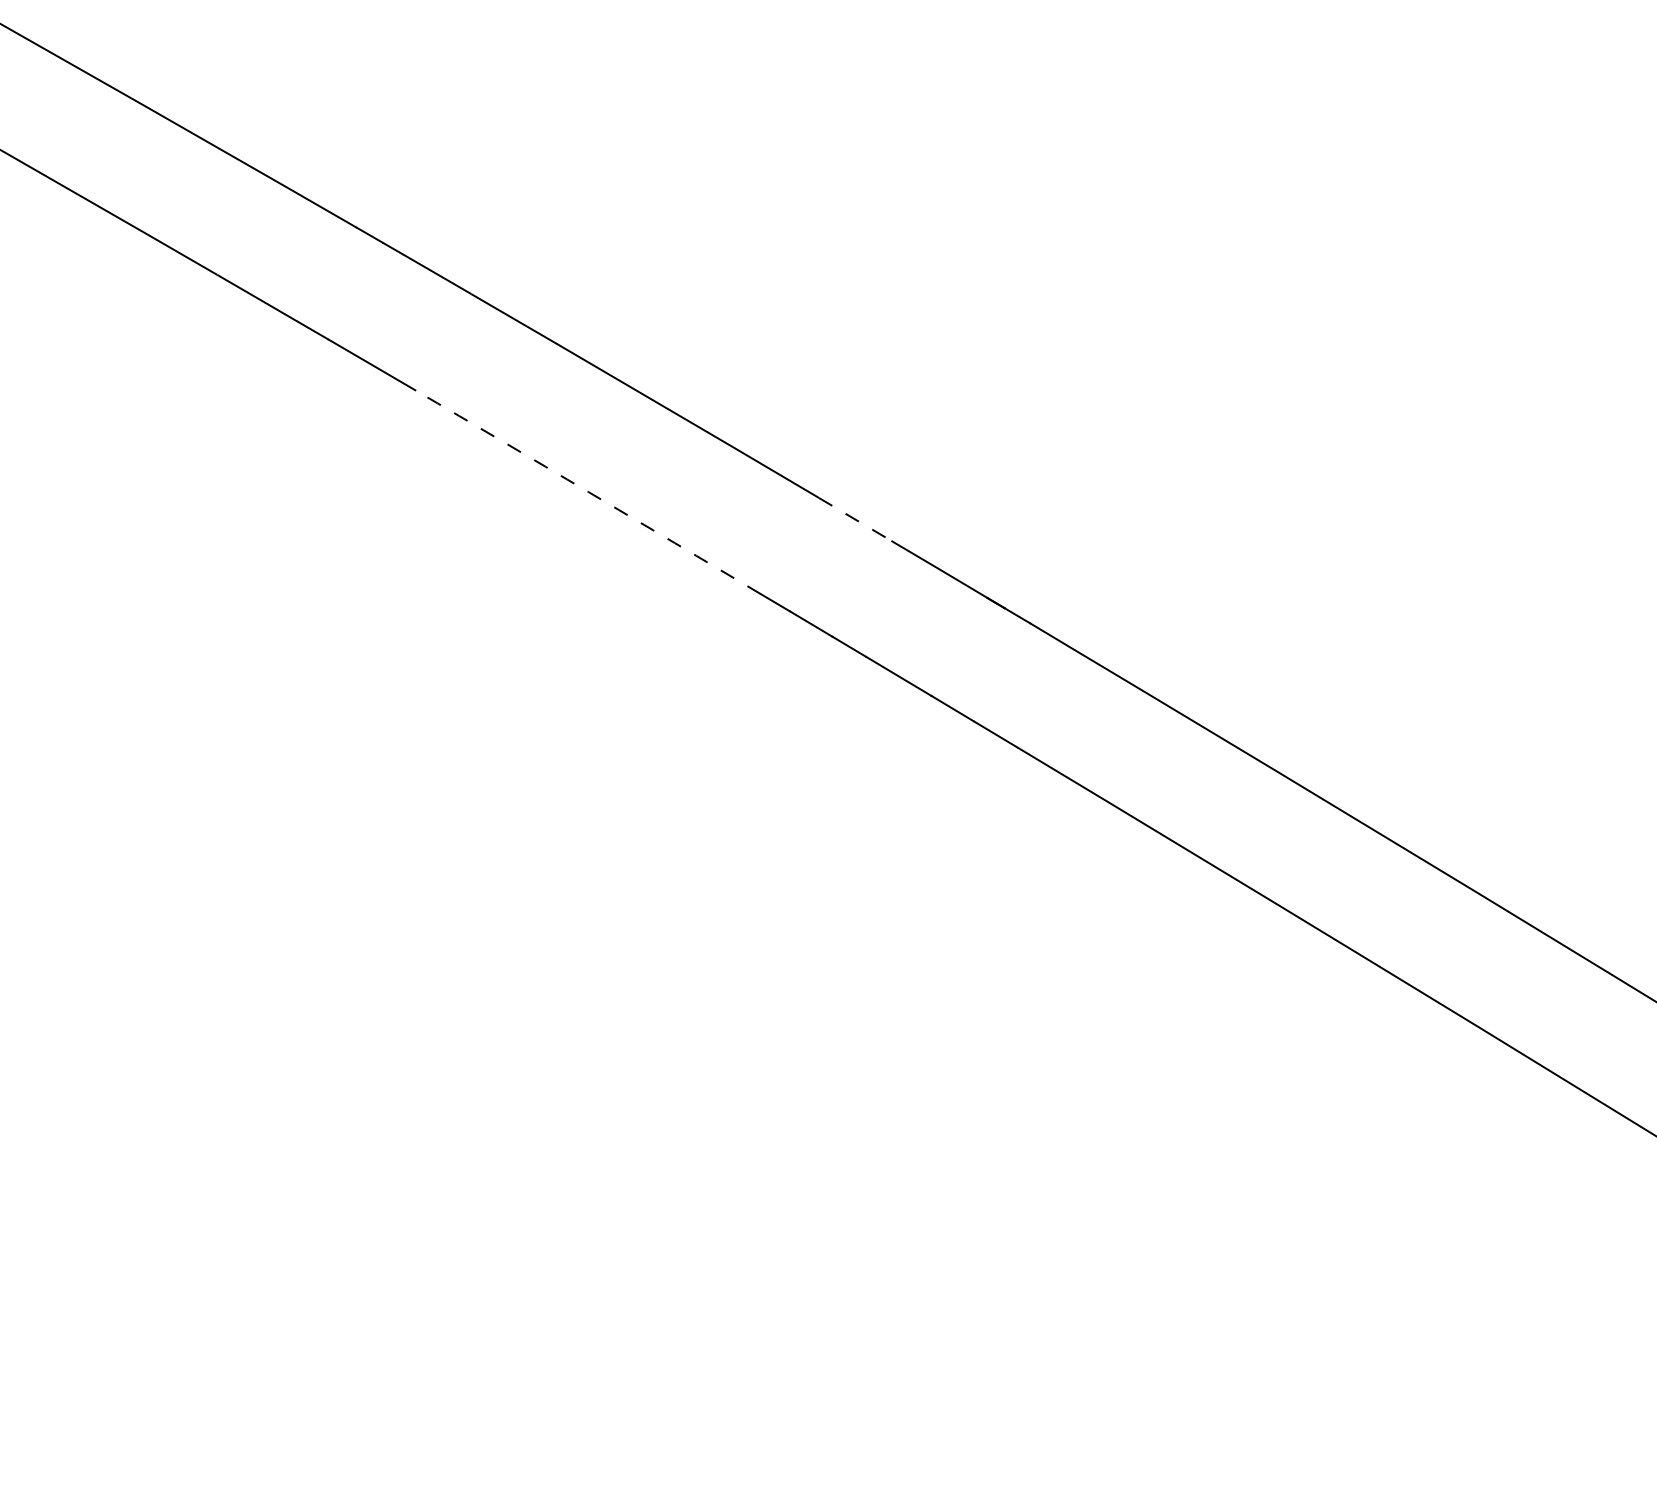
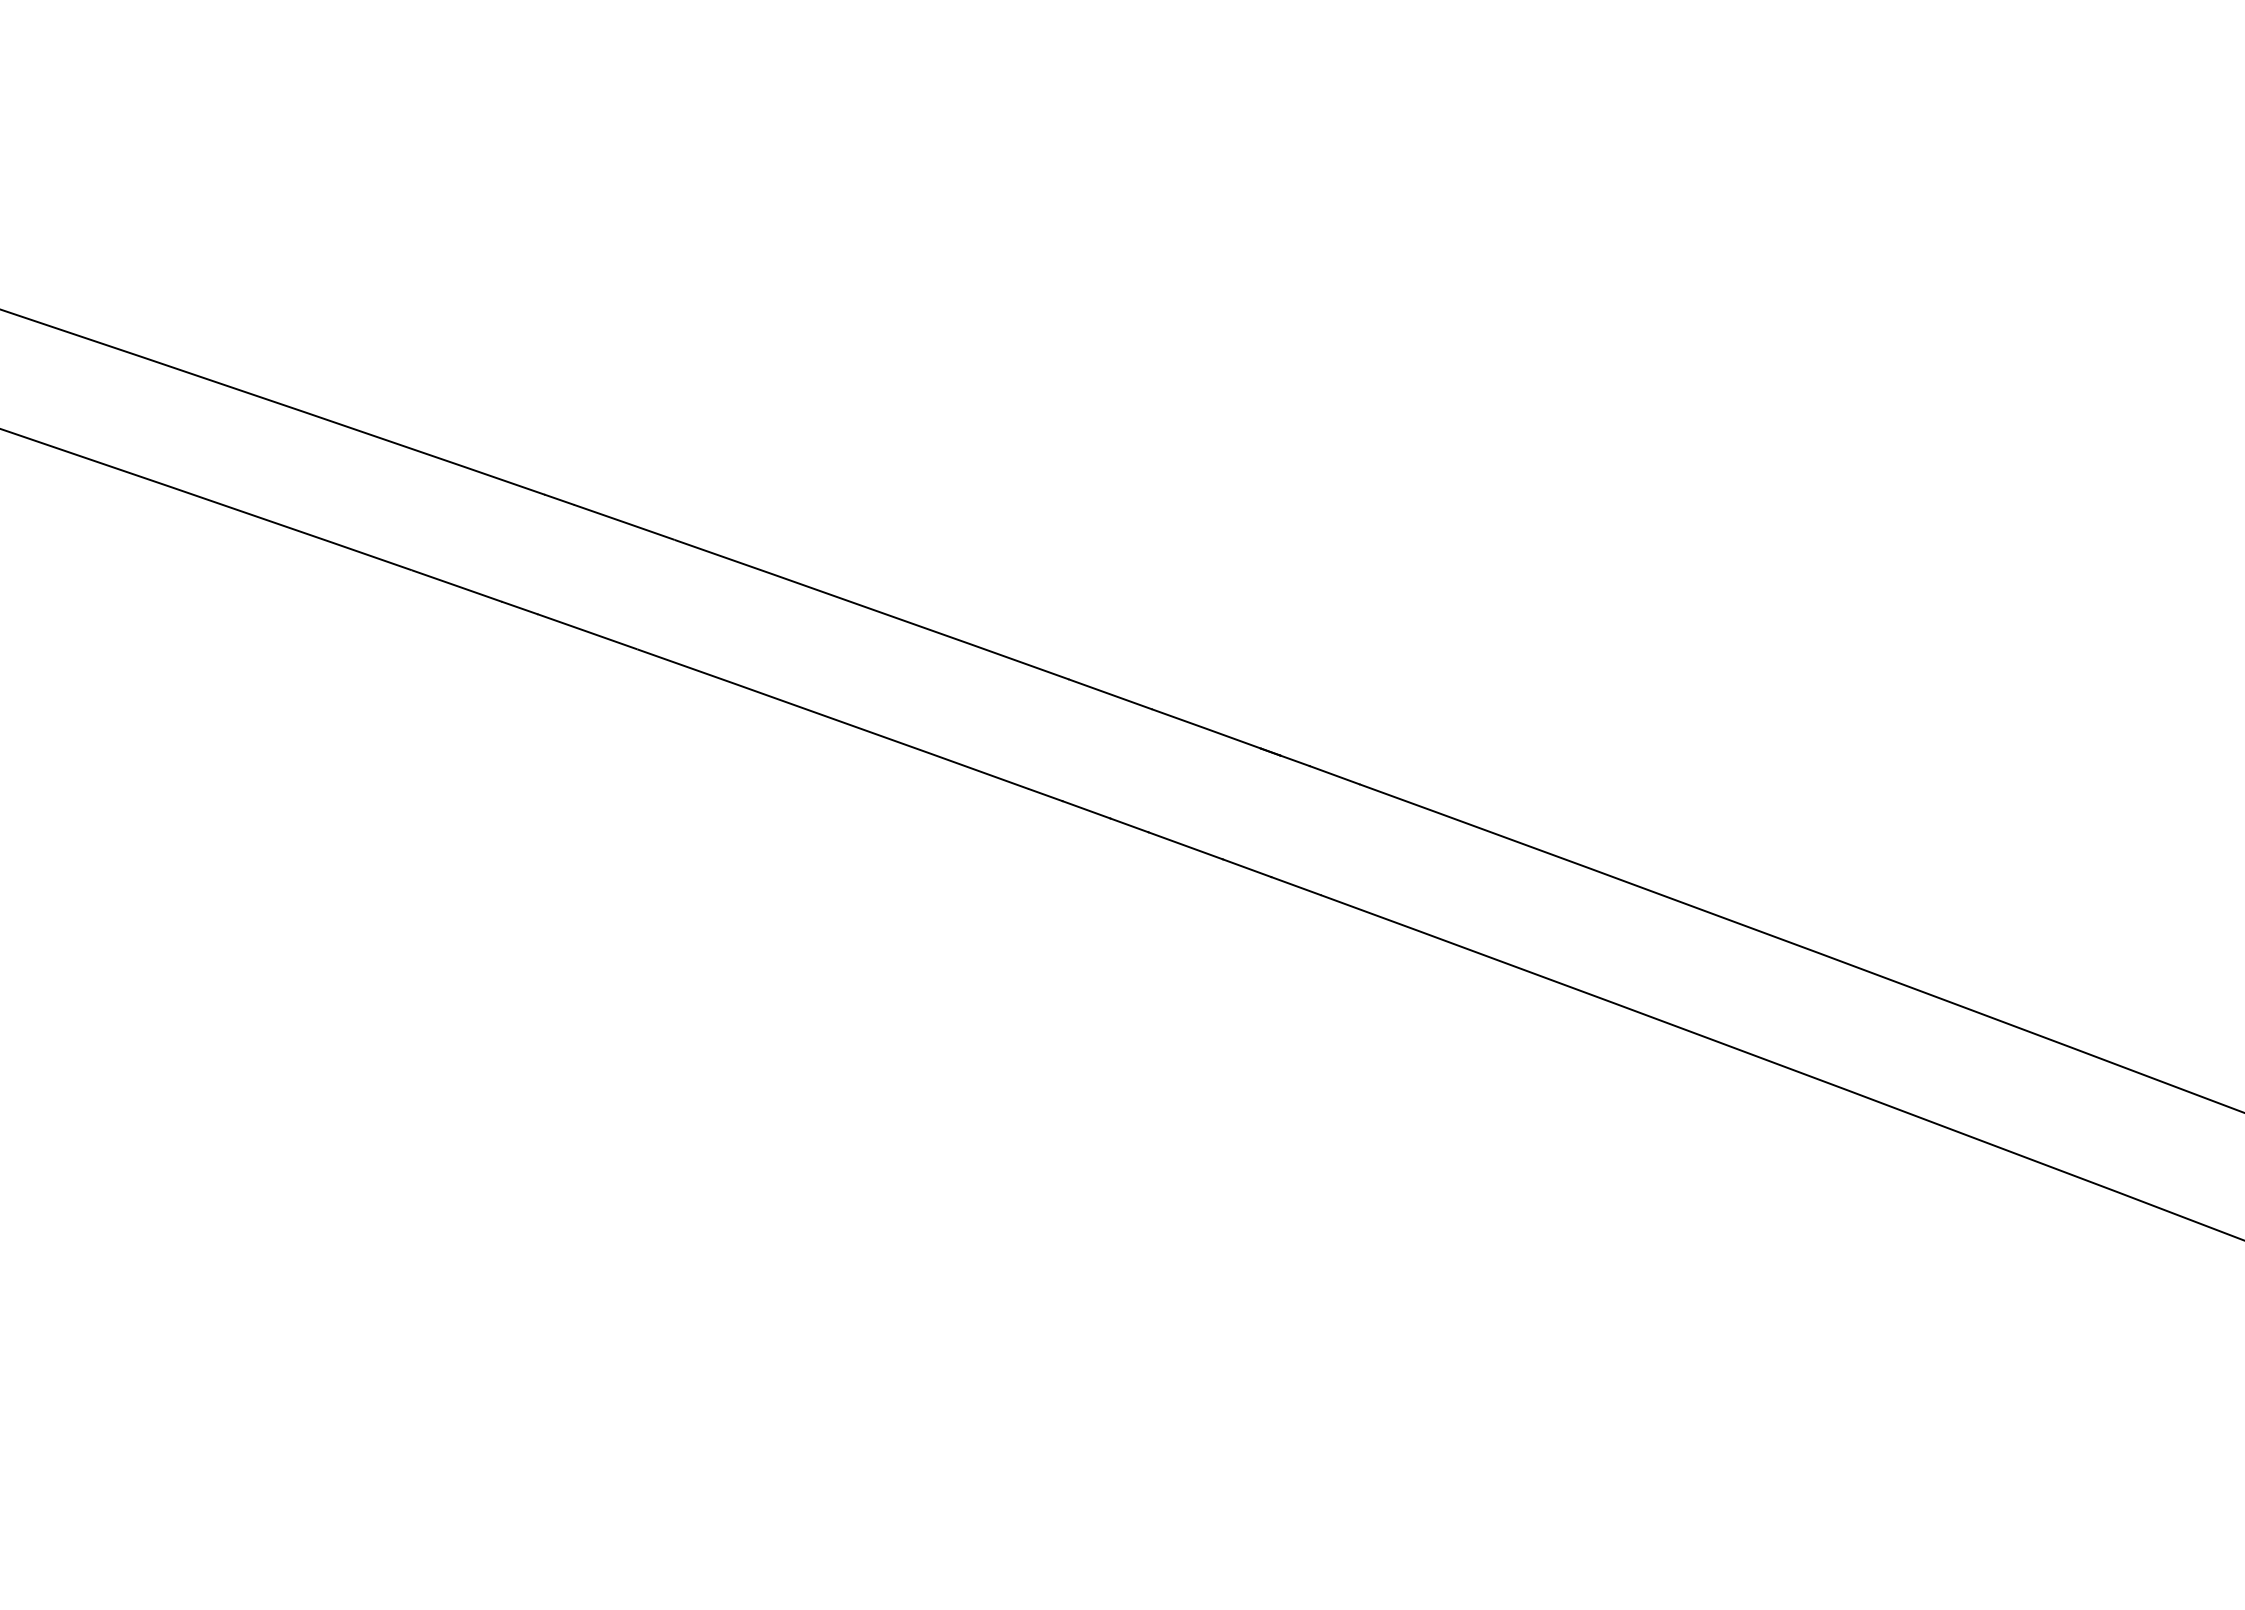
arc: (588, 491) -> (833, 718), dashed -> solid
line: (855, 519) -> (1110, 694), dashed -> solid

